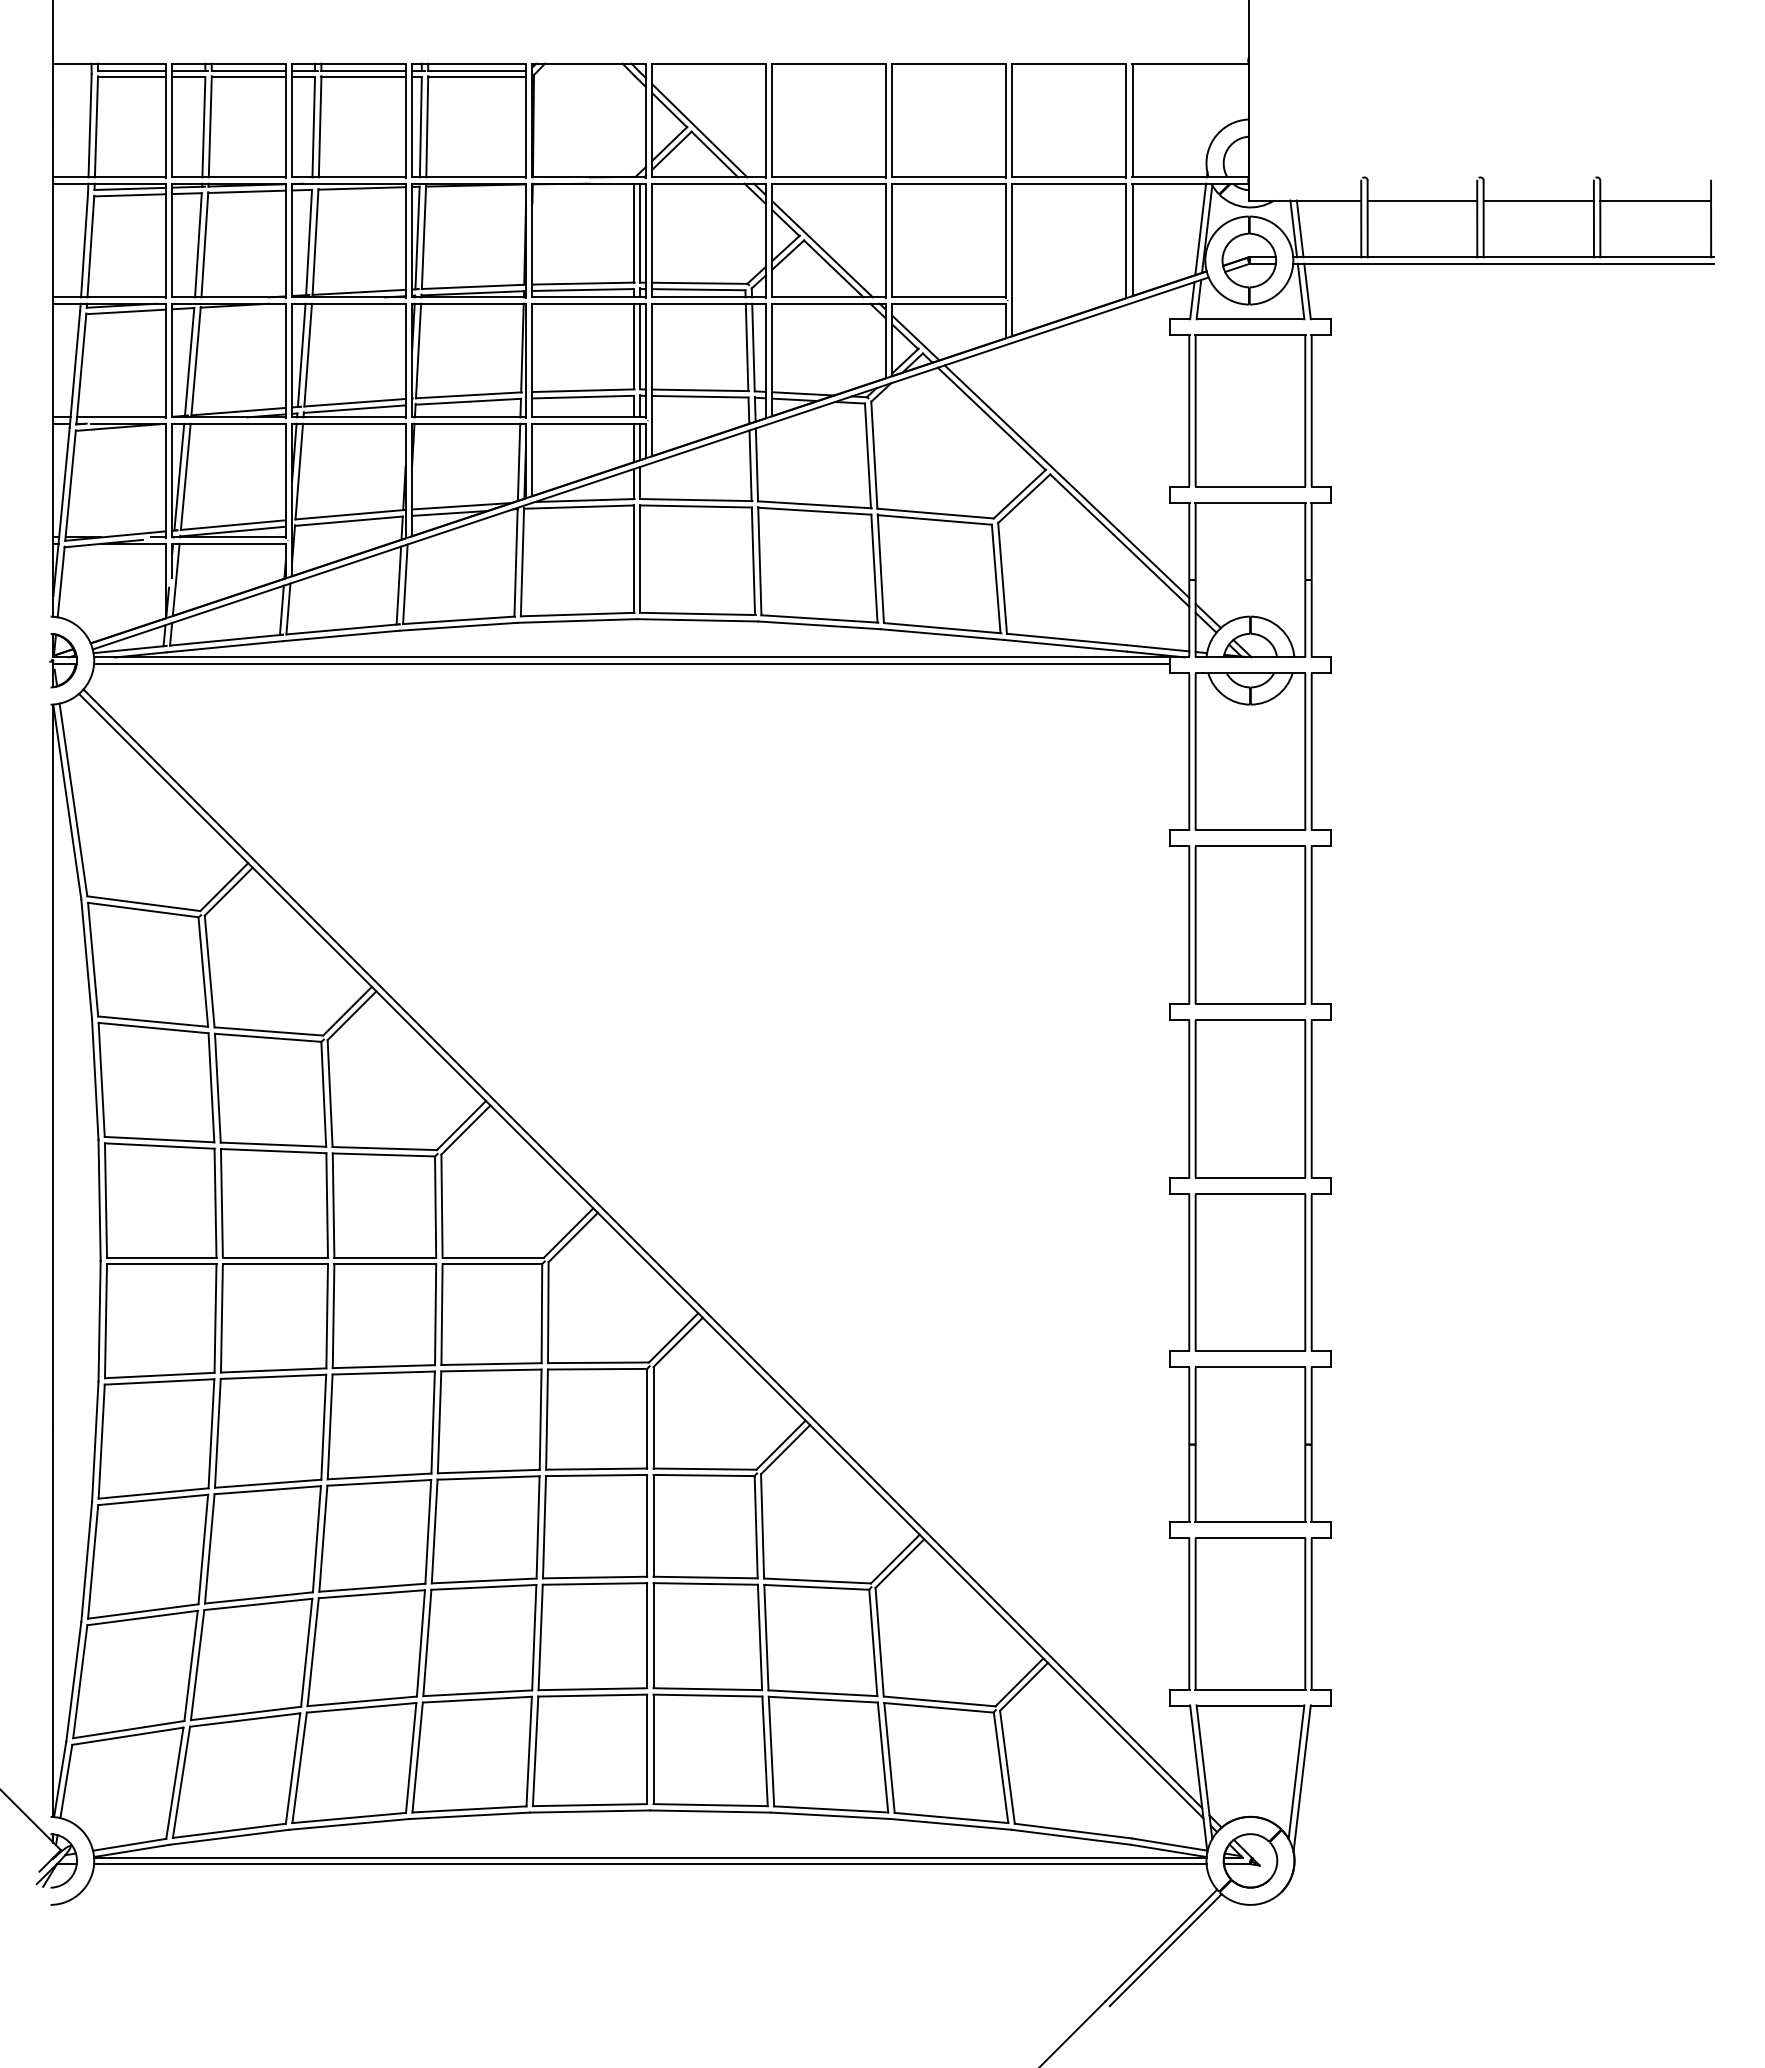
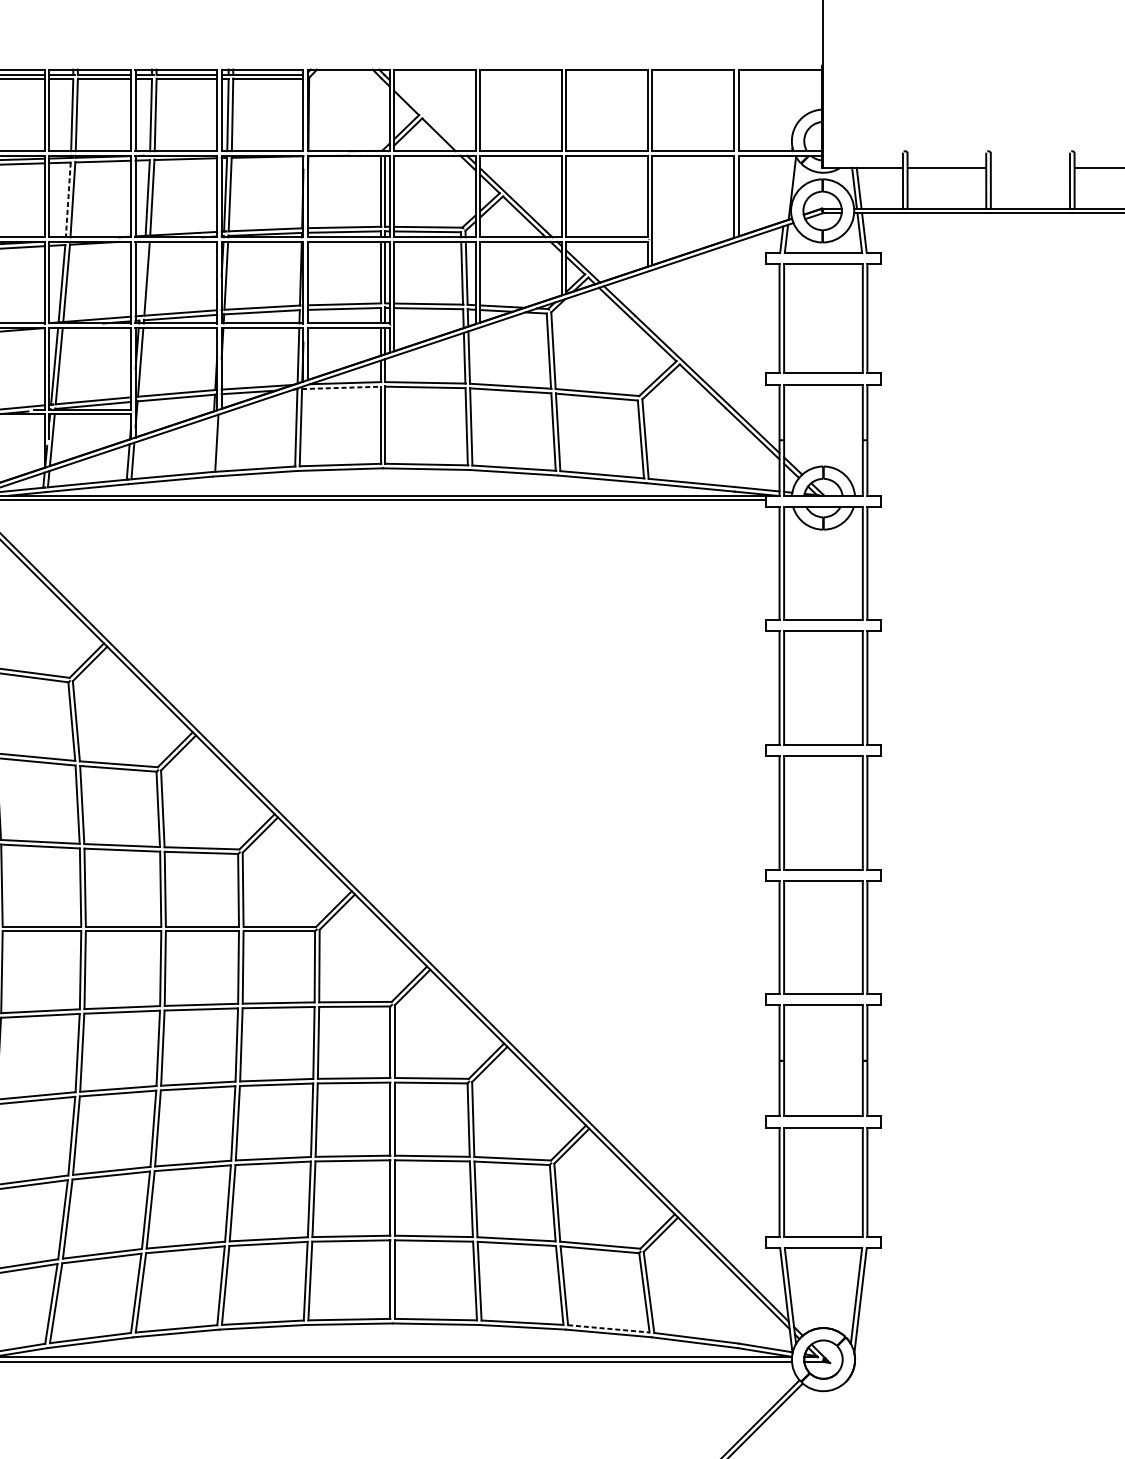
line: (699, 130) -> (427, 117), removed
line: (1538, 200) -> (1030, 167), removed
line: (1200, 229) -> (787, 188), removed
line: (198, 245) -> (68, 200), solid -> dashed
line: (301, 354) -> (142, 278), removed
line: (578, 507) -> (341, 388), solid -> dashed
line: (398, 585) -> (211, 444), removed
line: (951, 1818) -> (608, 1329), solid -> dashed

